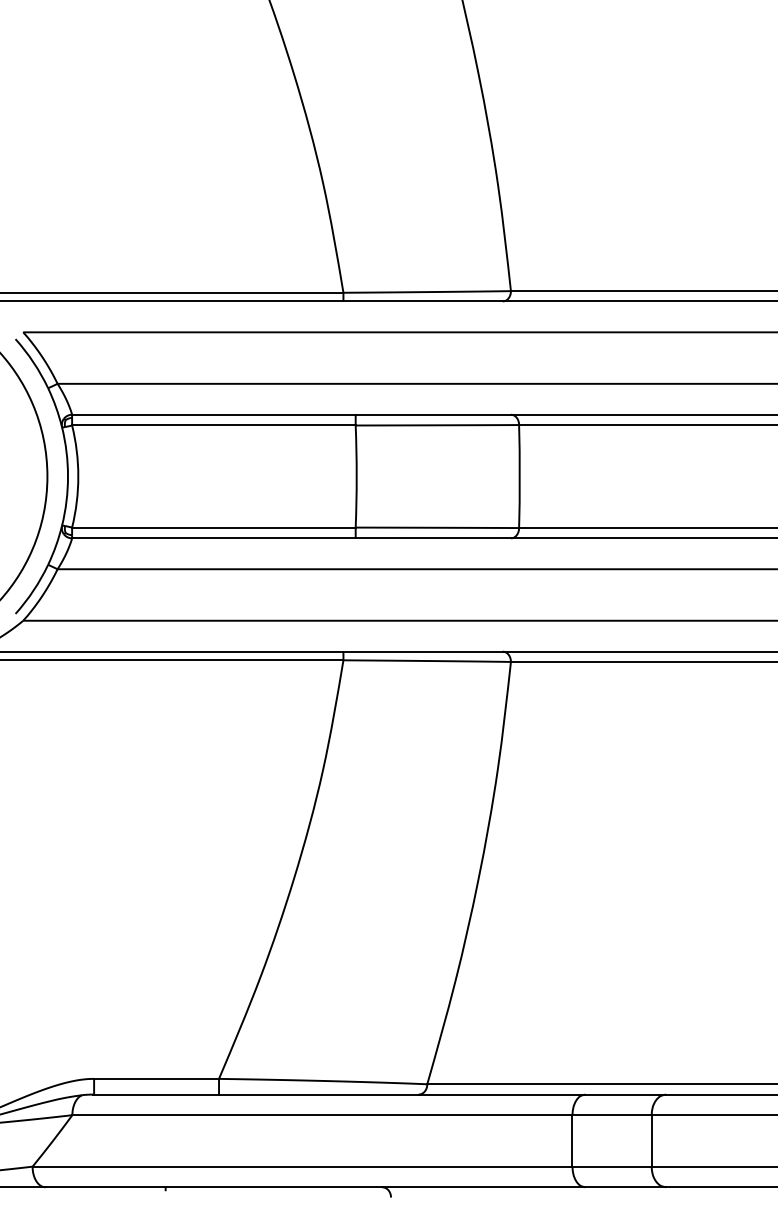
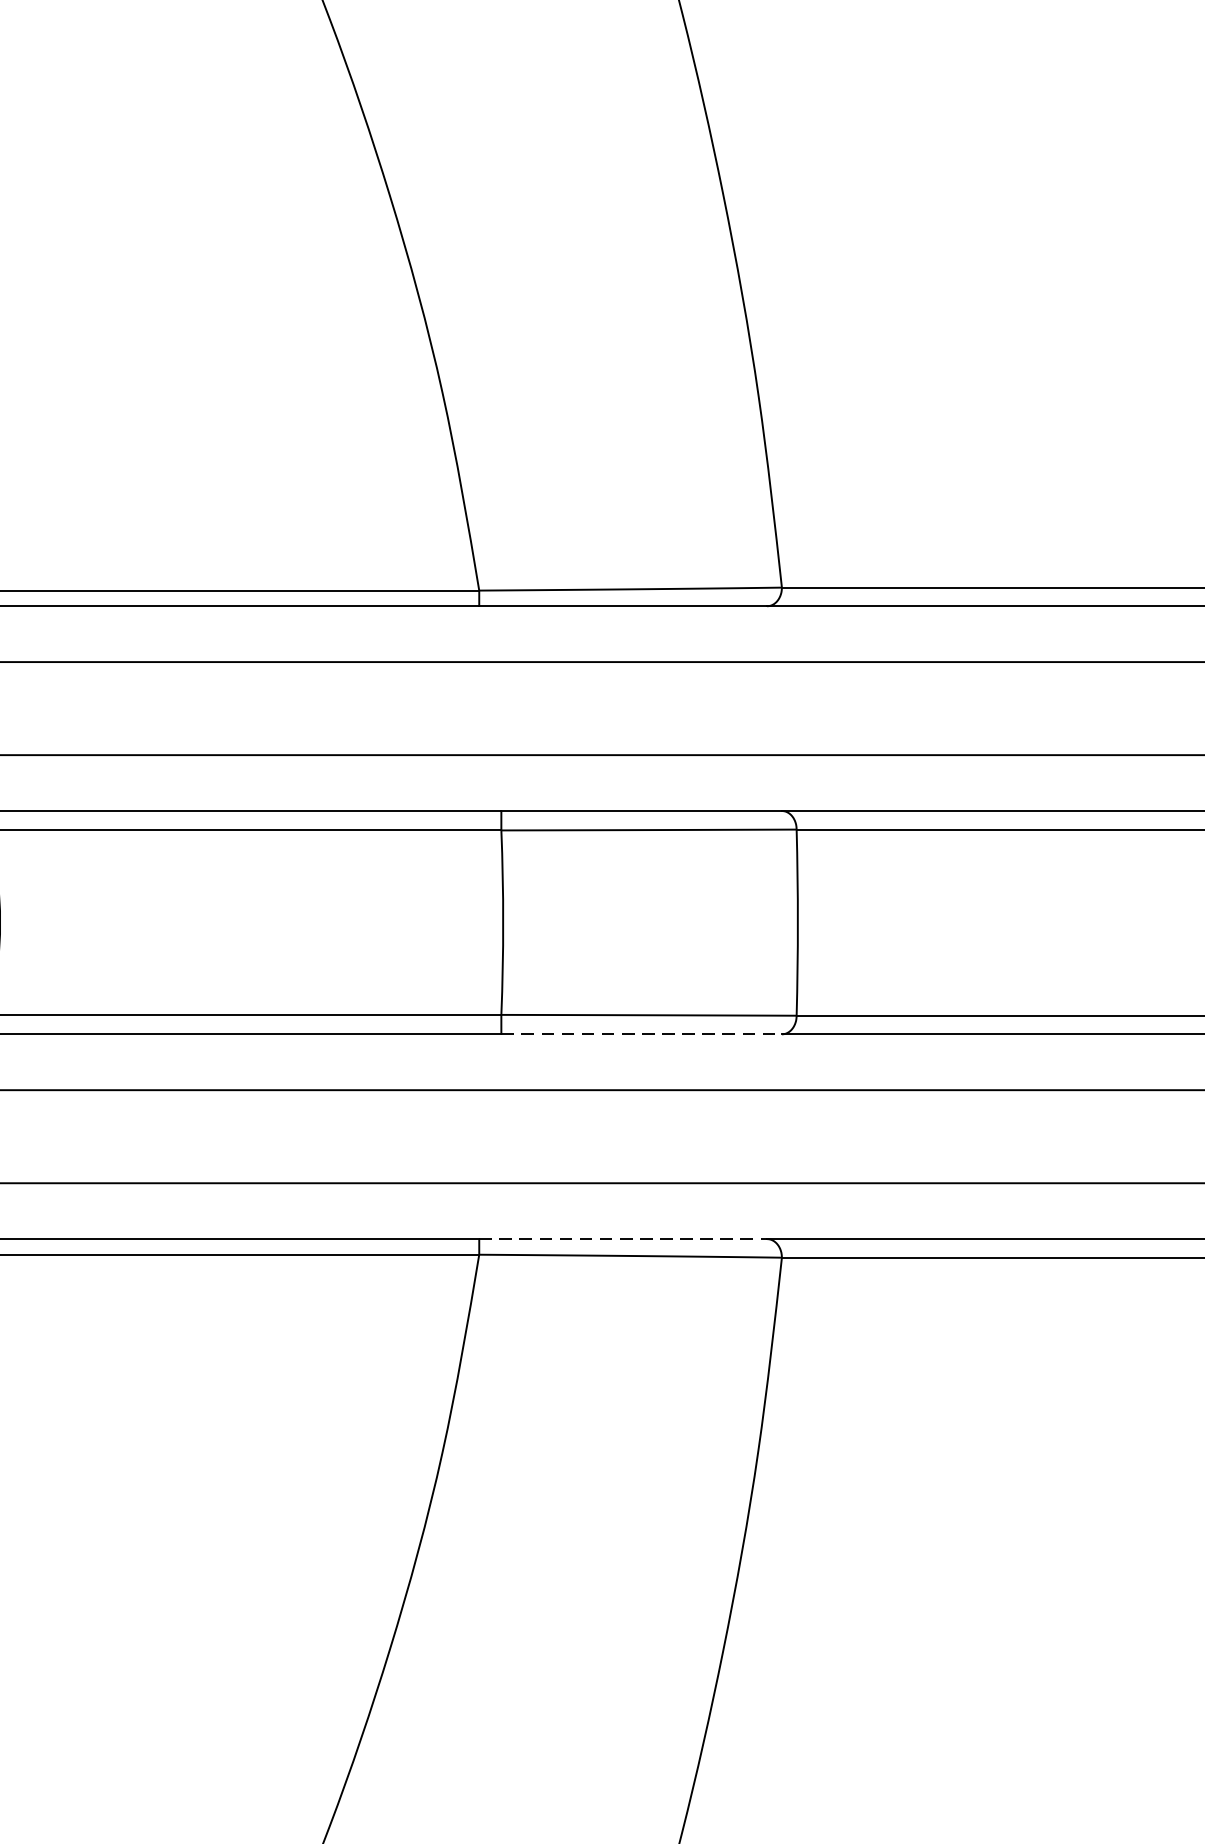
line: (433, 538) -> (641, 1034), solid -> dashed
line: (423, 651) -> (623, 1238), solid -> dashed

